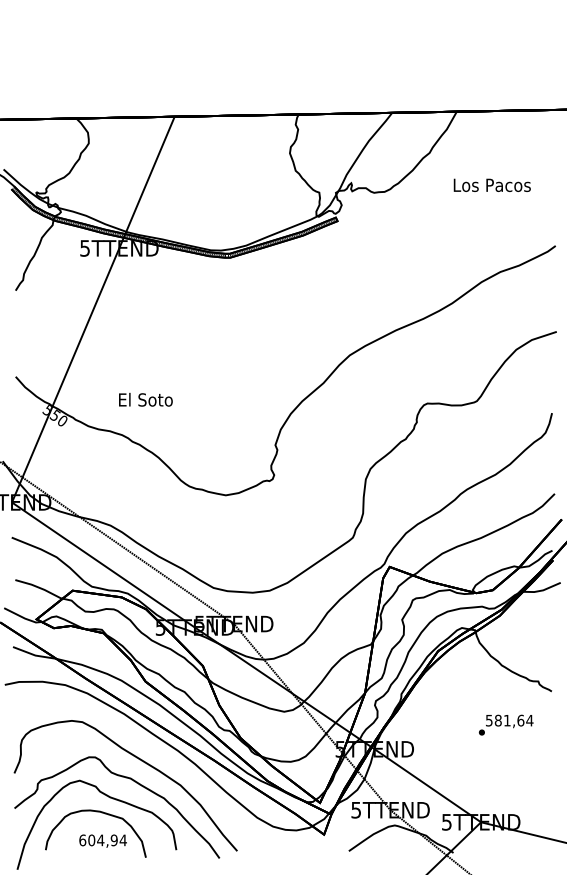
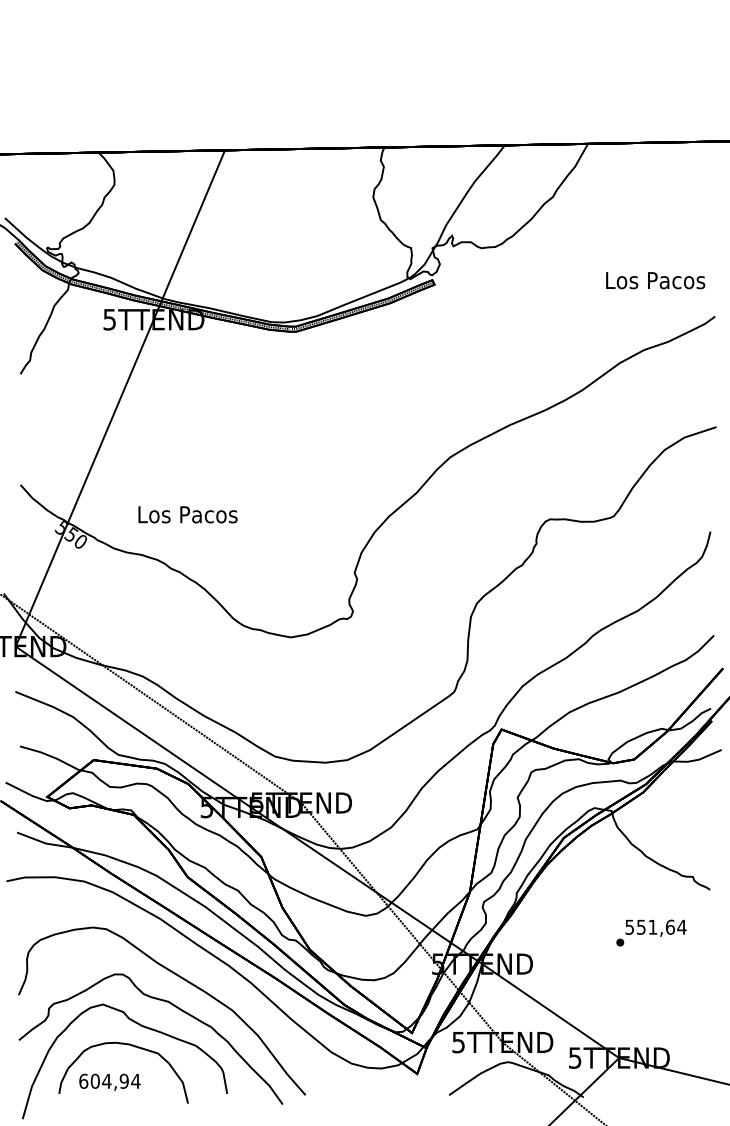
text: (492, 185) -> (655, 280), moved
text: (145, 399) -> (187, 514), El Soto -> Los Pacos
text: (497, 720) -> (640, 926), 581,64 -> 551,64
text: (102, 840) -> (109, 1081), moved

